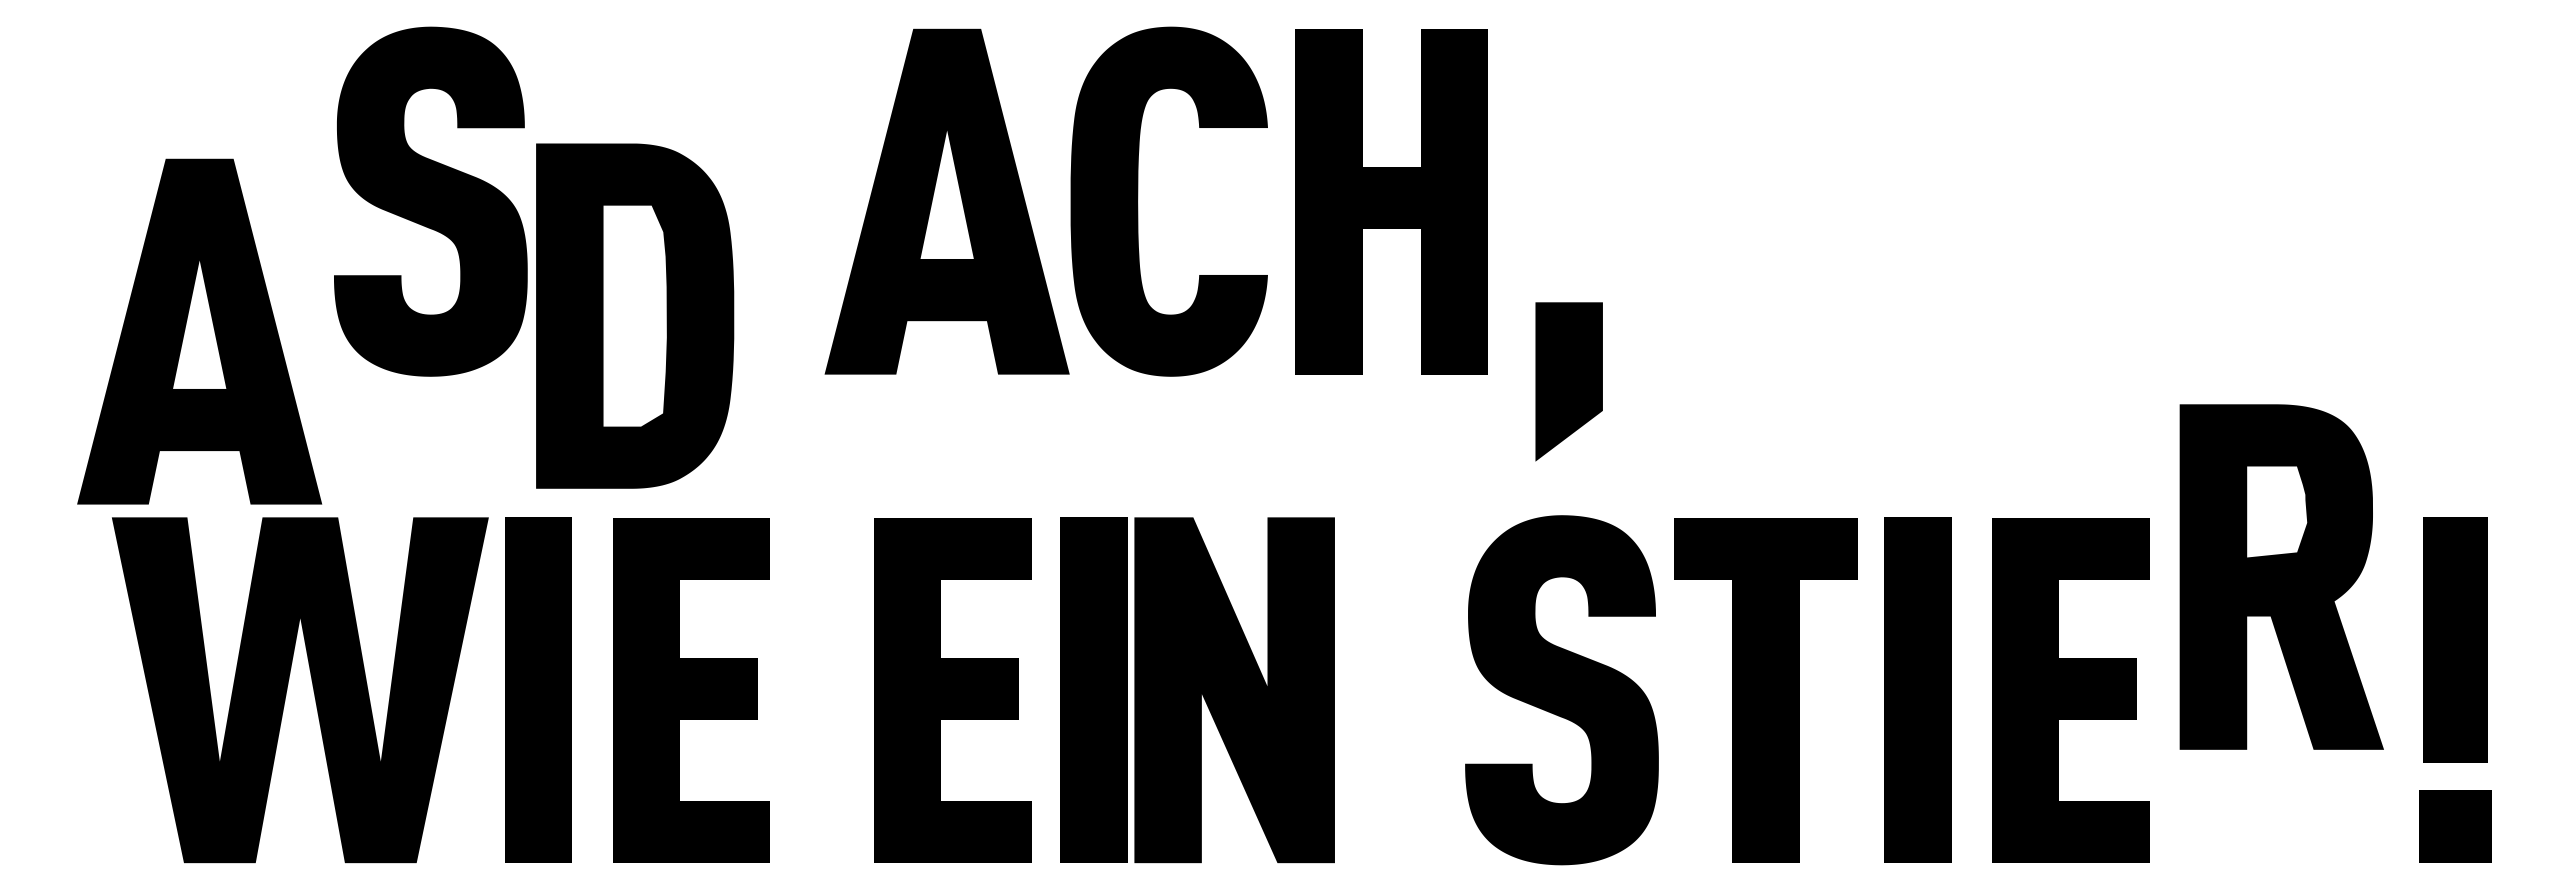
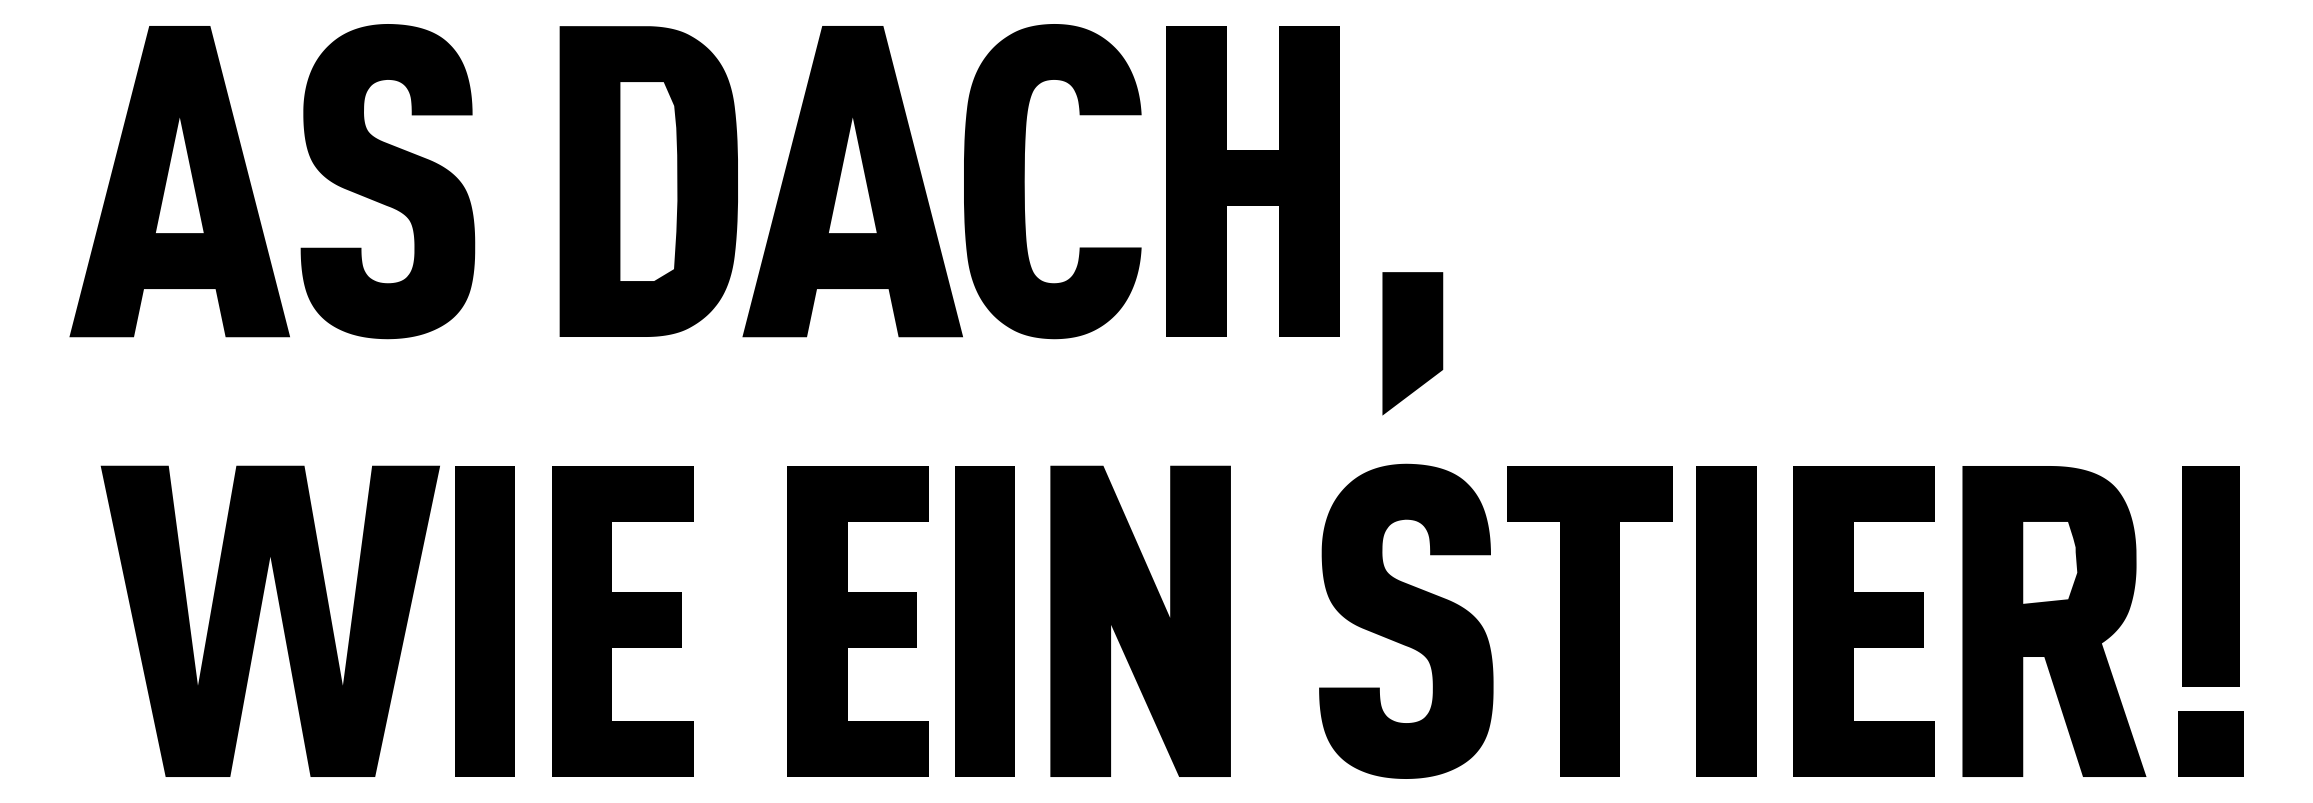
part: (634, 316) -> (648, 181), moved
part: (199, 331) -> (179, 181), moved
part: (2281, 577) -> (2054, 621), moved
part: (1234, 689) -> (1140, 620), moved

